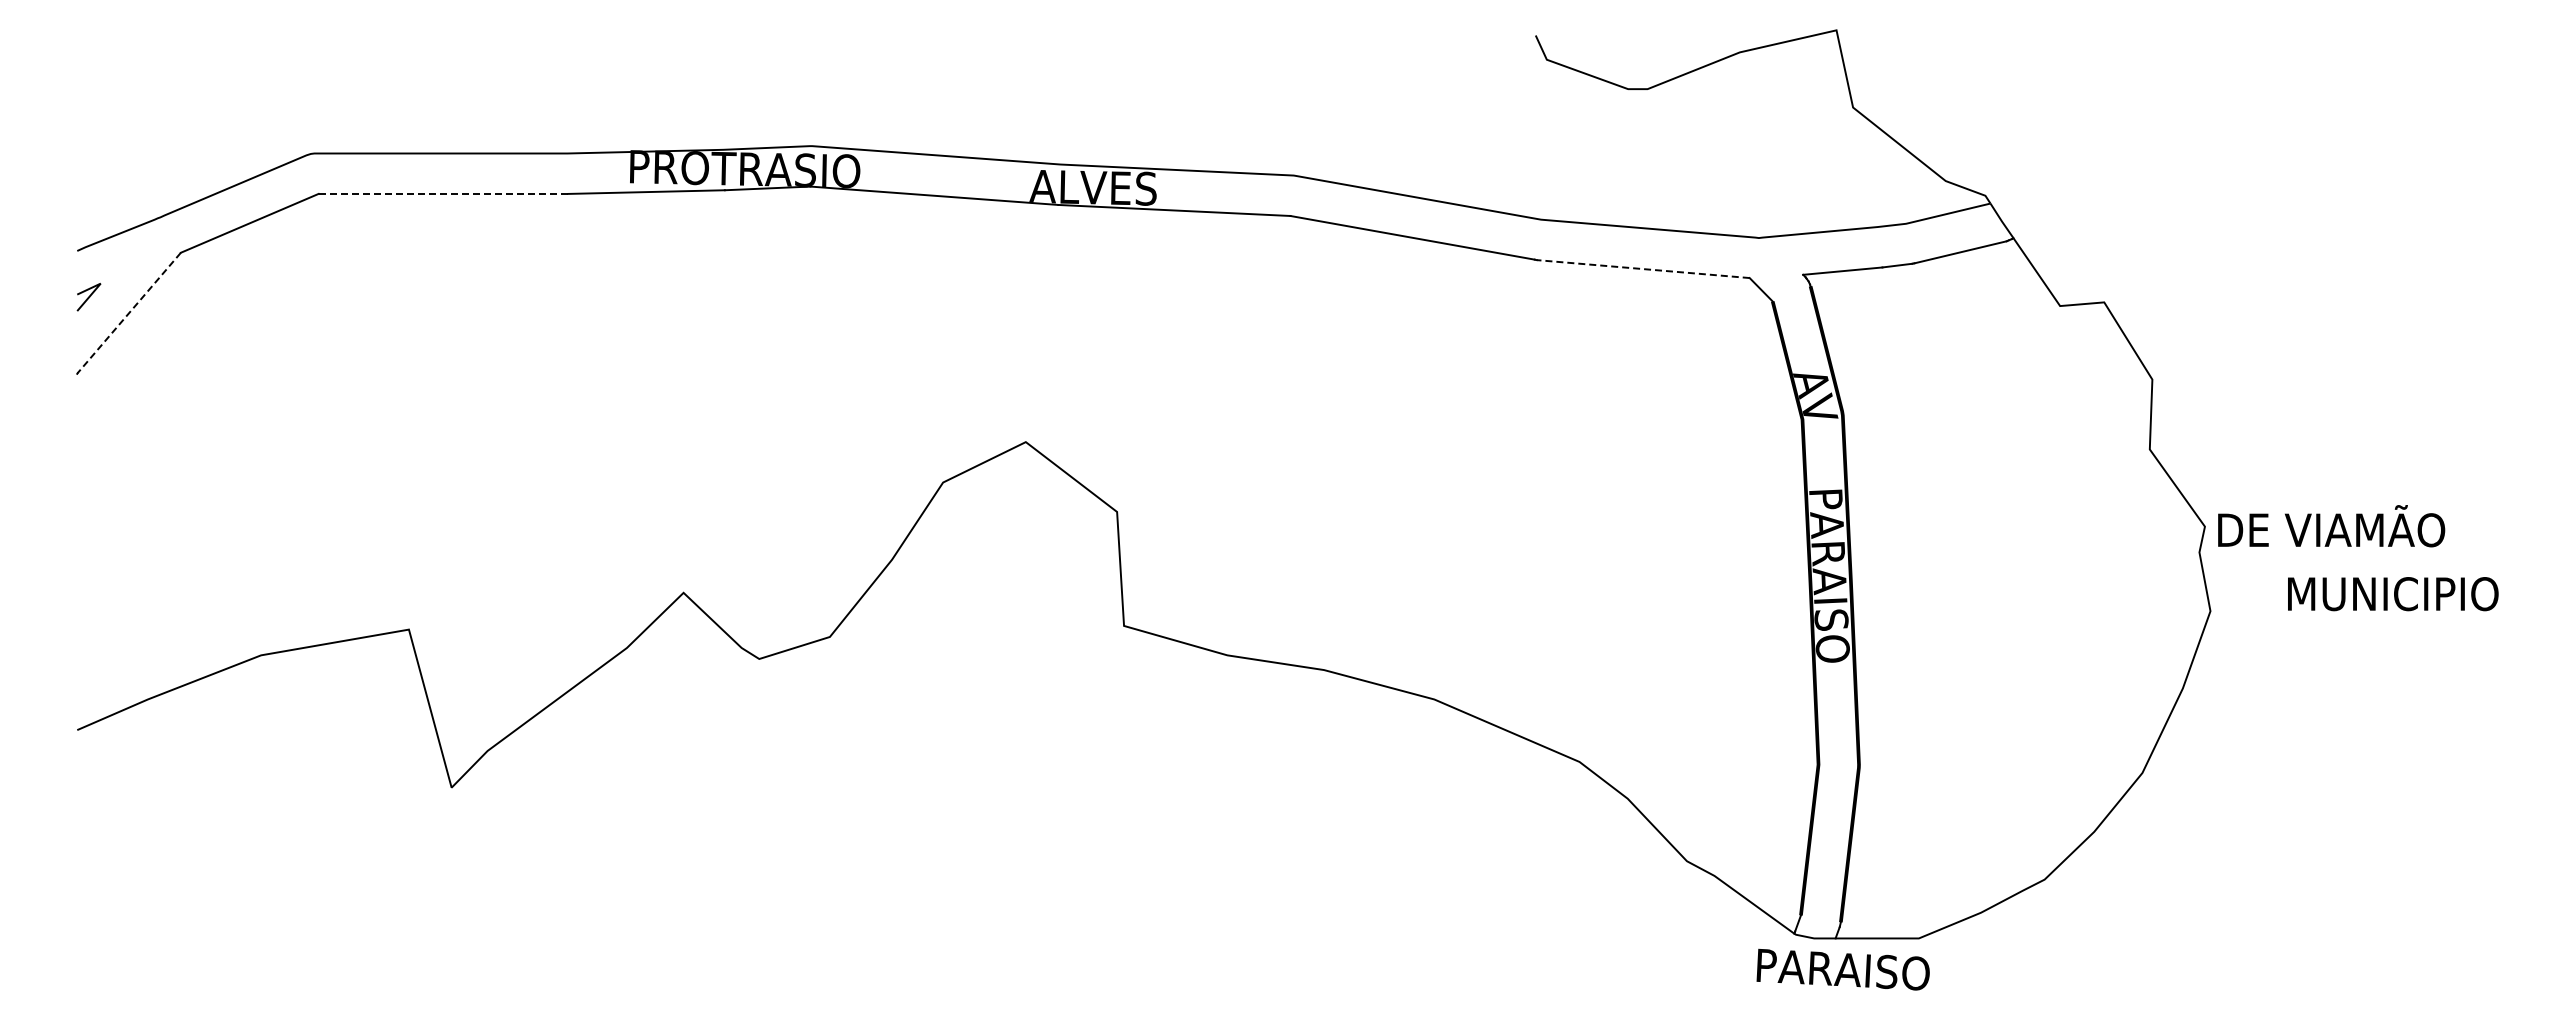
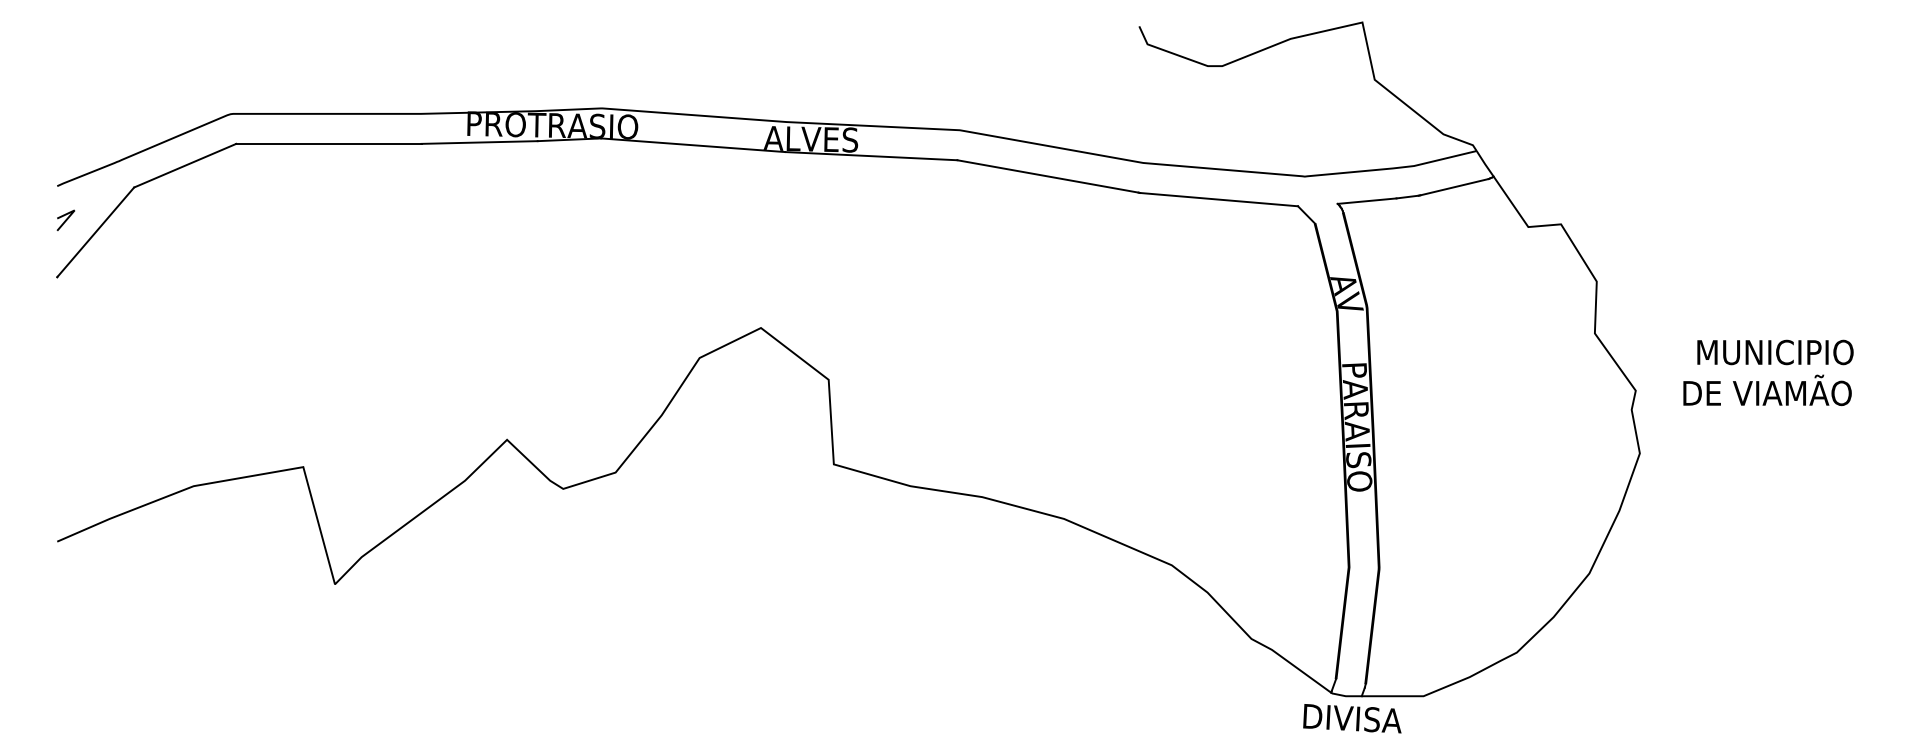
line: (443, 193) -> (328, 143), dashed -> solid
line: (1643, 269) -> (1219, 199), dashed -> solid
line: (128, 313) -> (95, 232), dashed -> solid
text: (2331, 526) -> (1767, 390), moved
text: (2393, 594) -> (1775, 352), moved
text: (1844, 969) -> (1368, 719), PARAISO -> DIVISA

